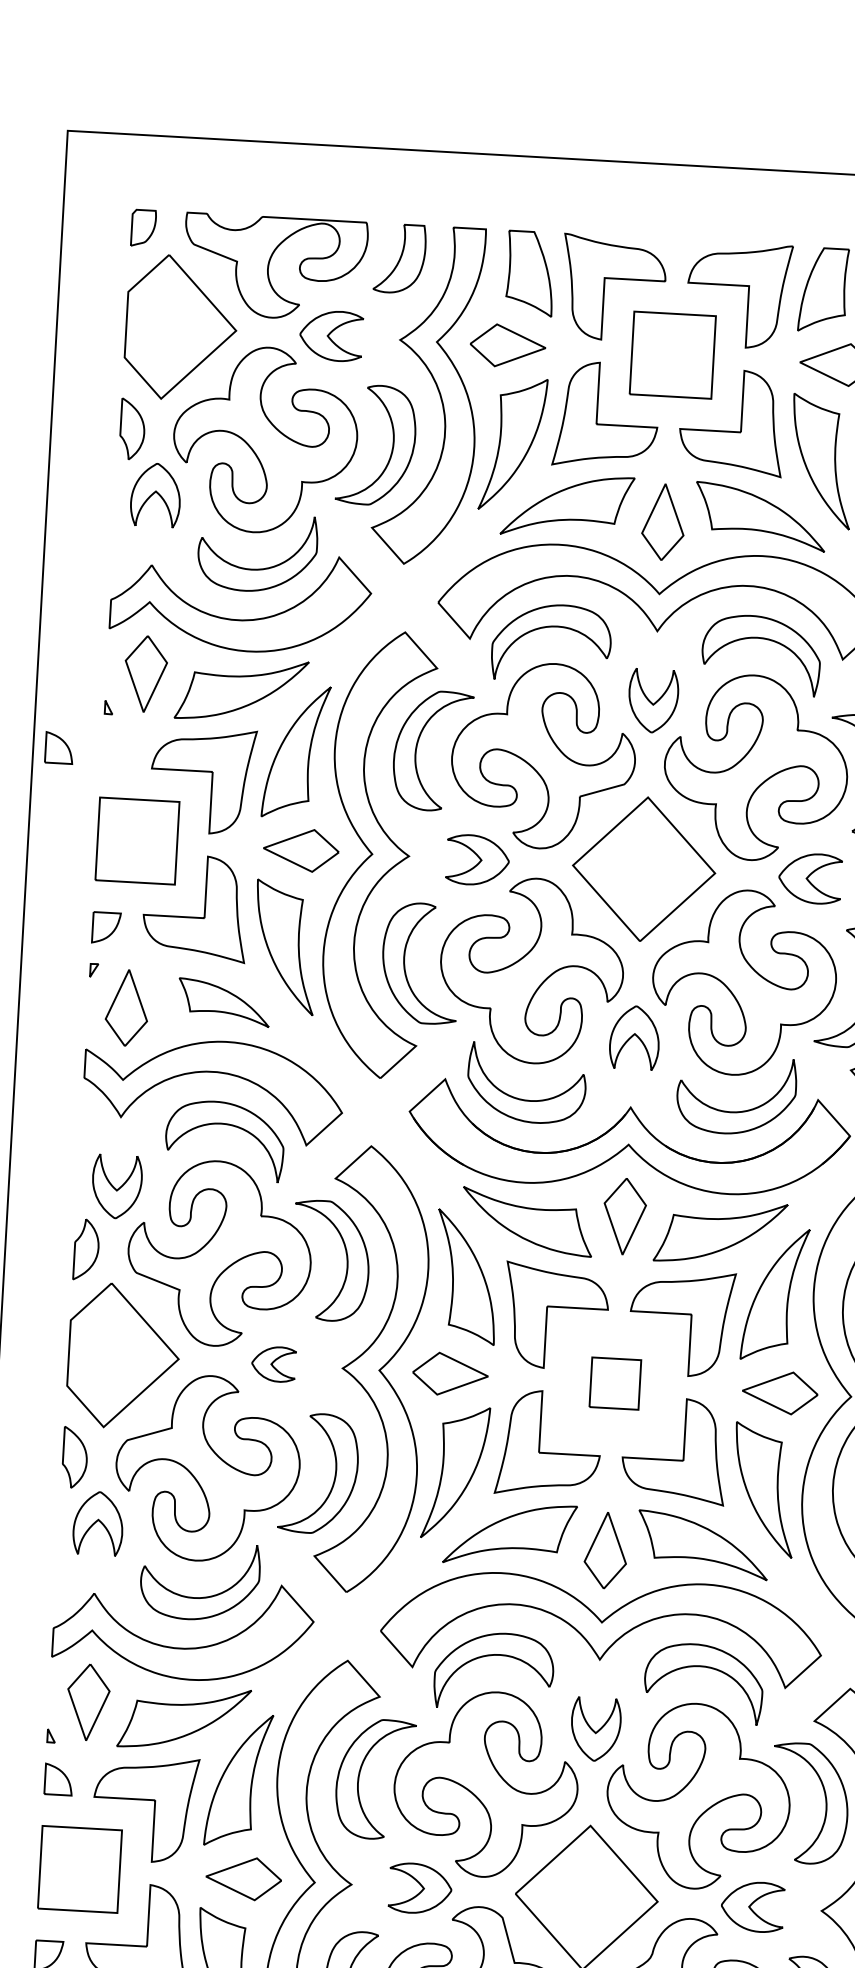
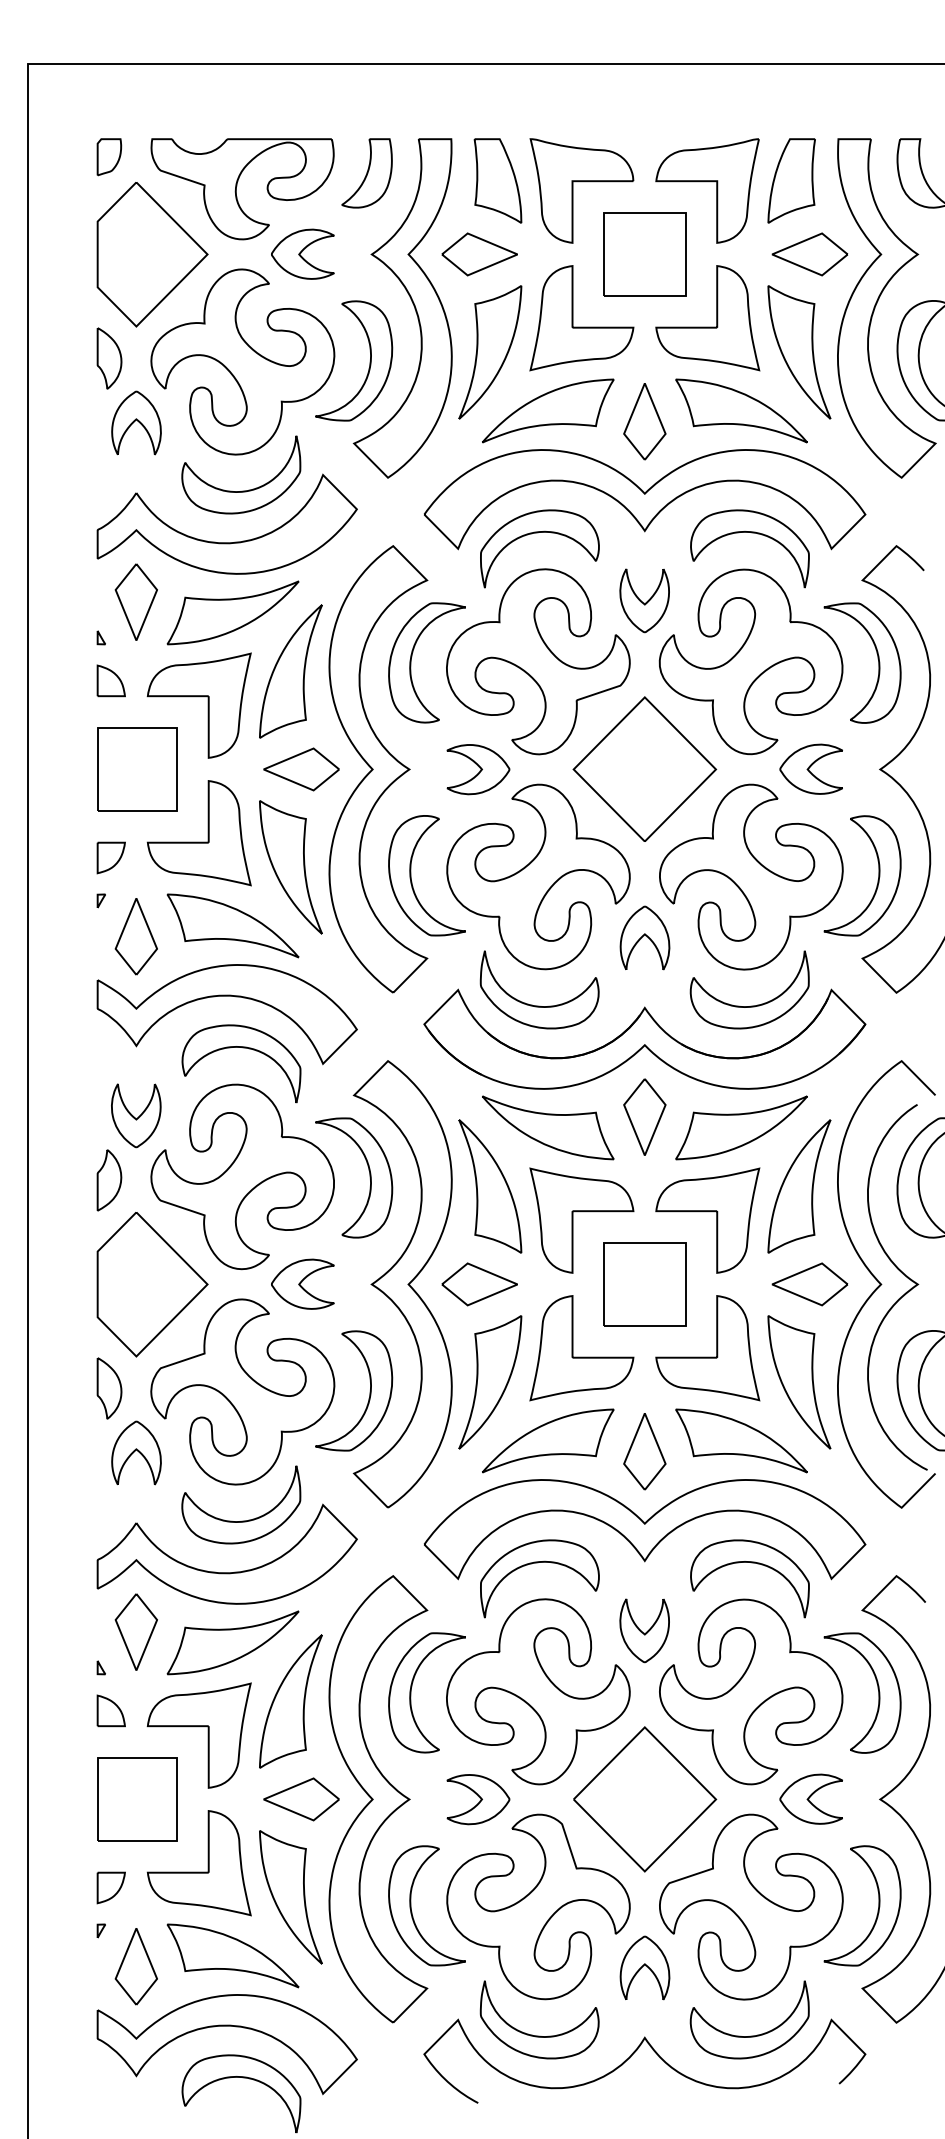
part: (58, 747) -> (110, 680), moved
part: (223, 1002) -> (232, 925), size x1.43
part: (273, 1363) -> (302, 1283), size x1.43
part: (614, 1383) -> (644, 1284), size x1.67

